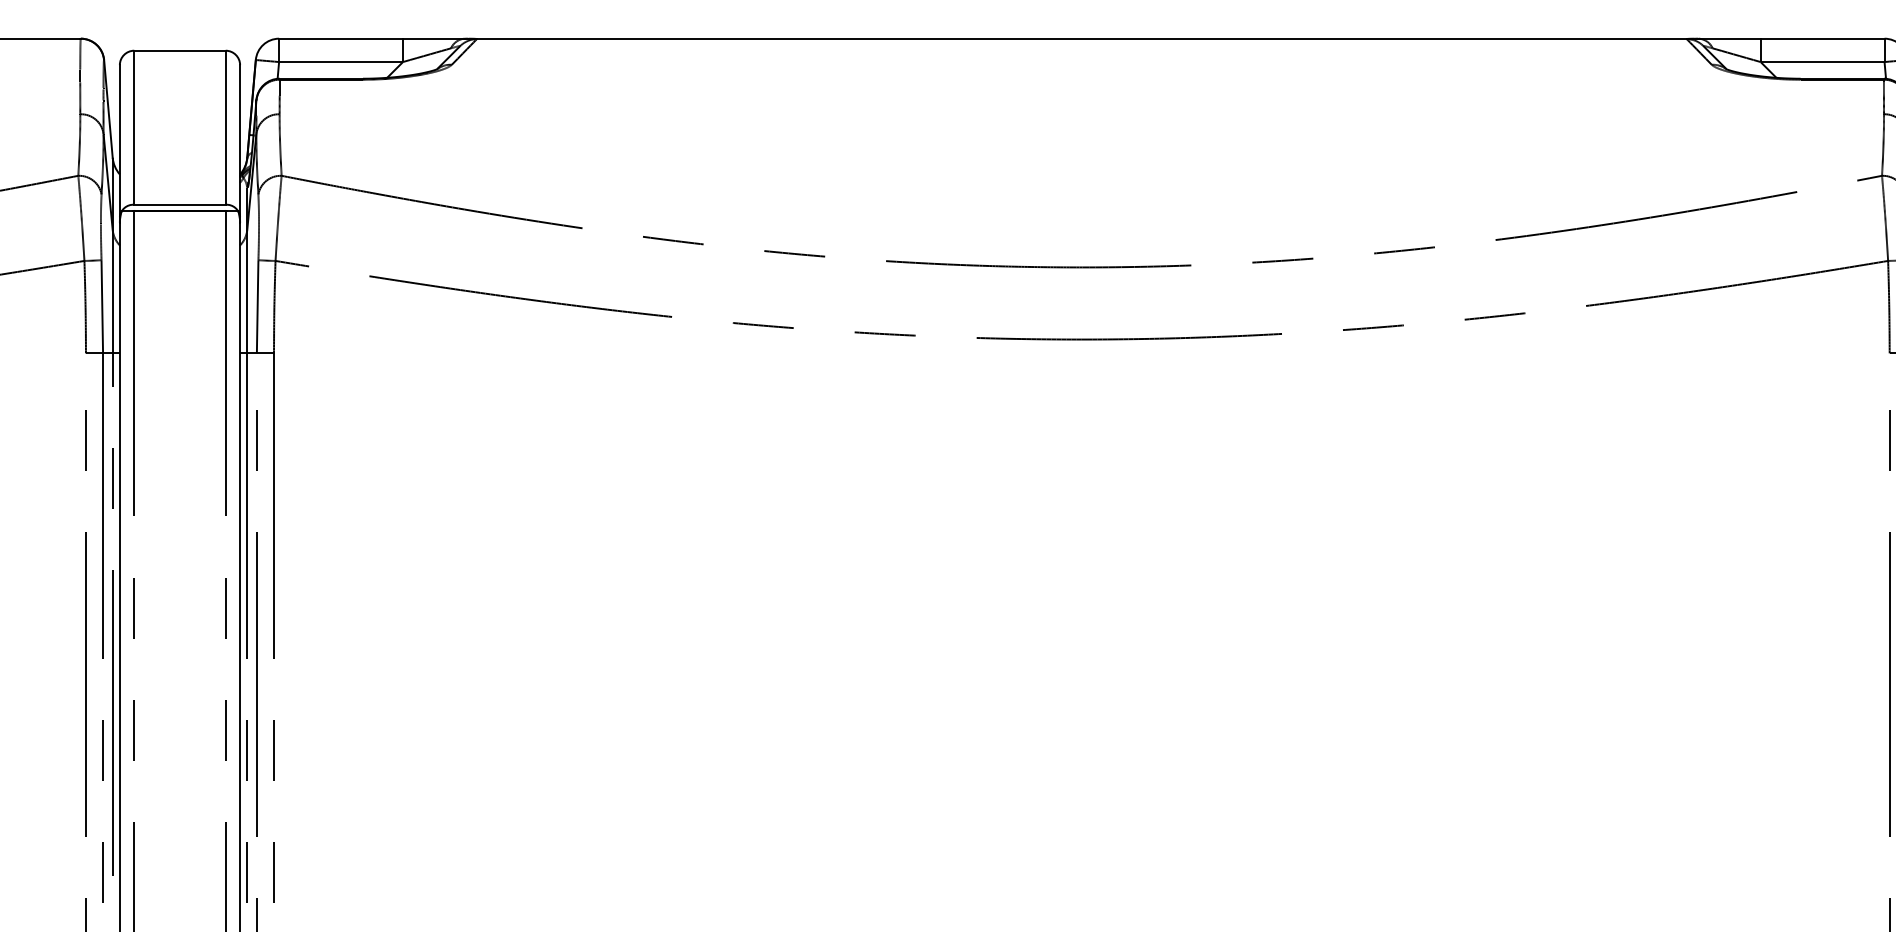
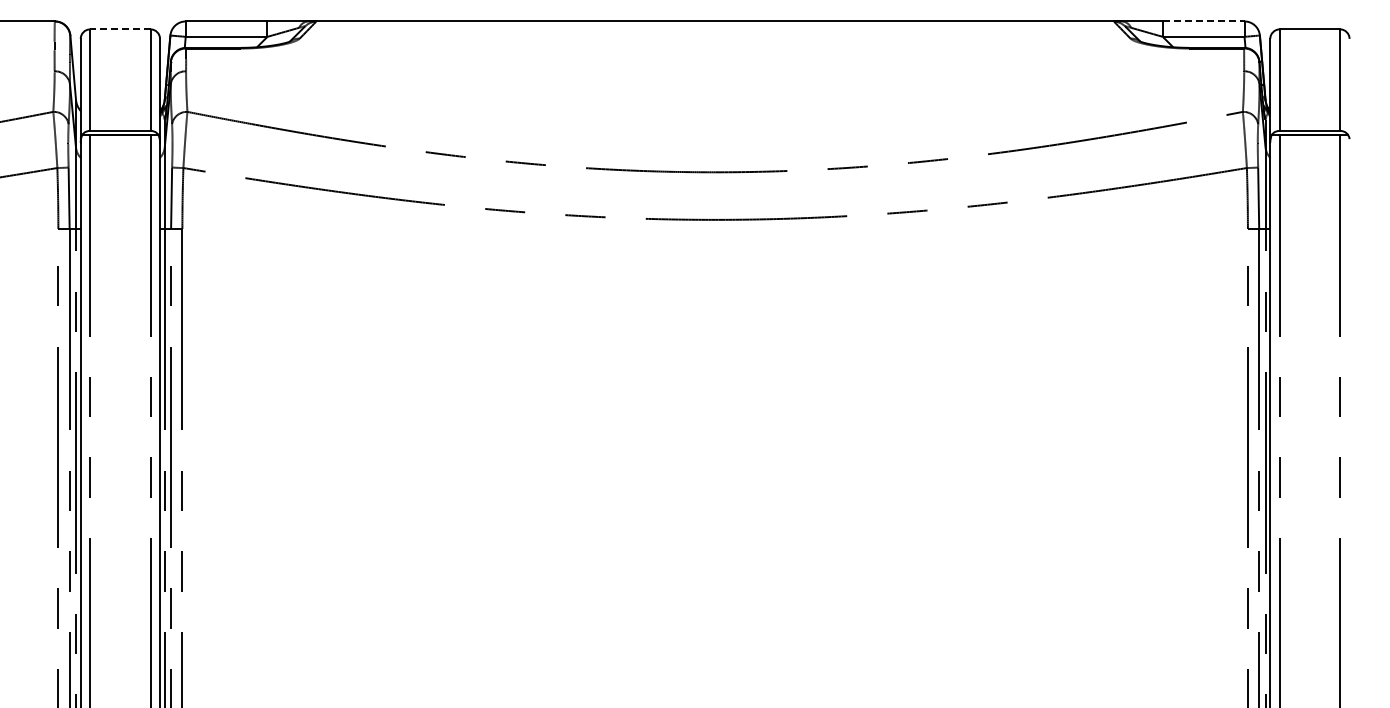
line: (1822, 38) -> (1203, 21), solid -> dashed
line: (178, 50) -> (119, 29), solid -> dashed

